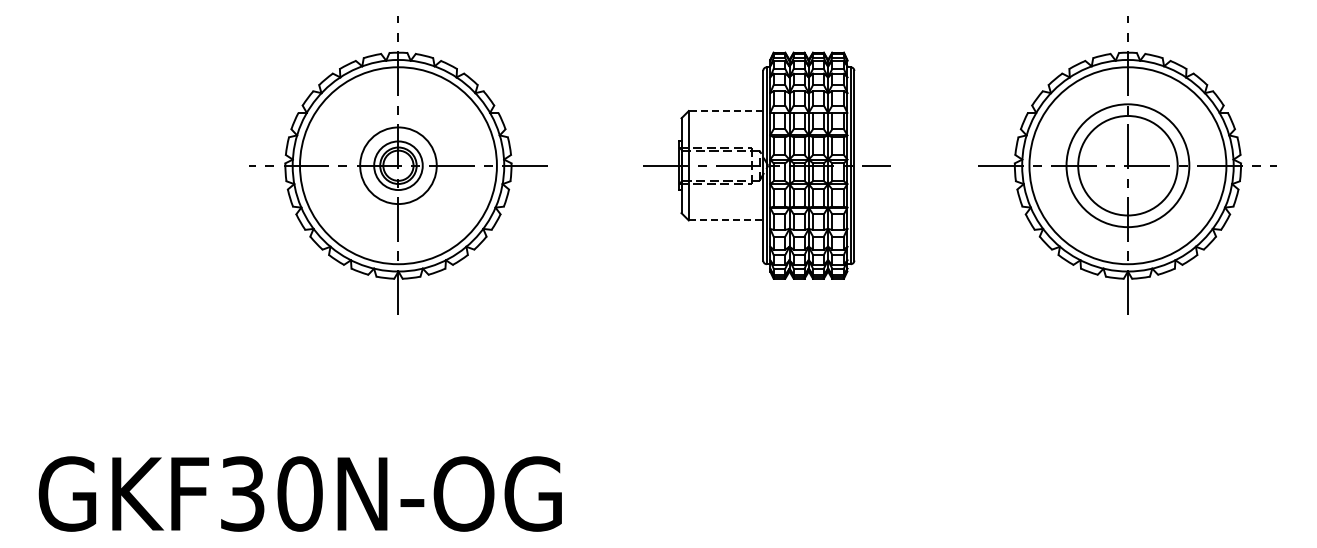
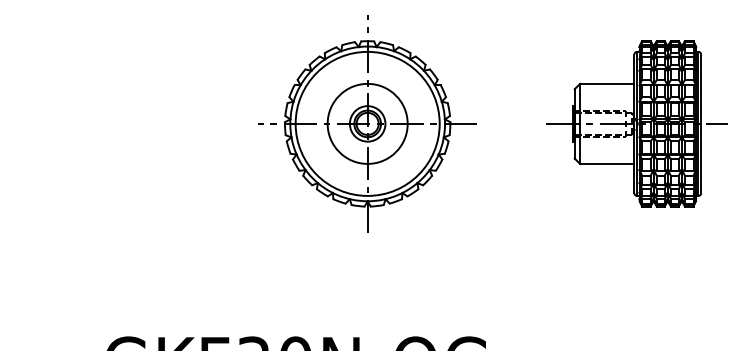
line: (725, 111) -> (606, 84), dashed -> solid
circle: (398, 165) -> (367, 123), size x1.43
line: (726, 220) -> (607, 163), dashed -> solid

